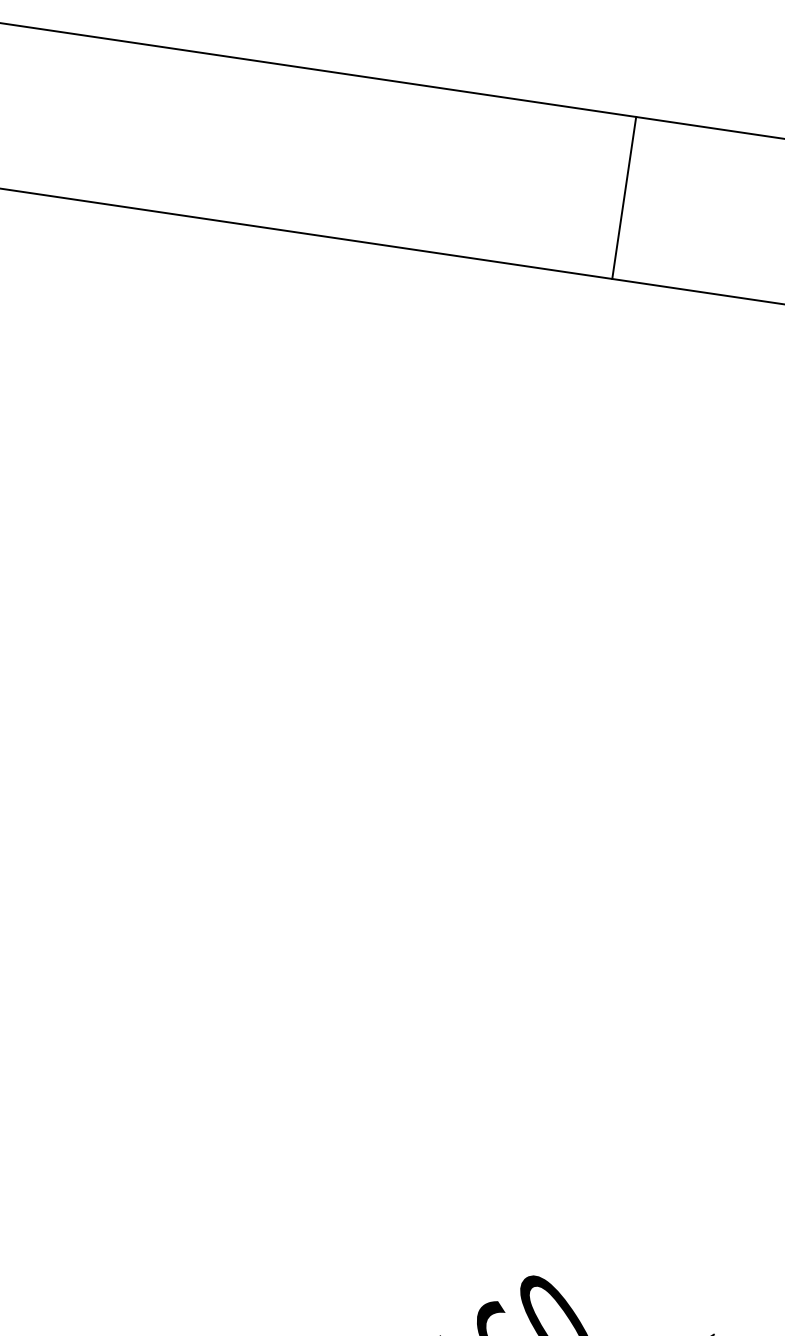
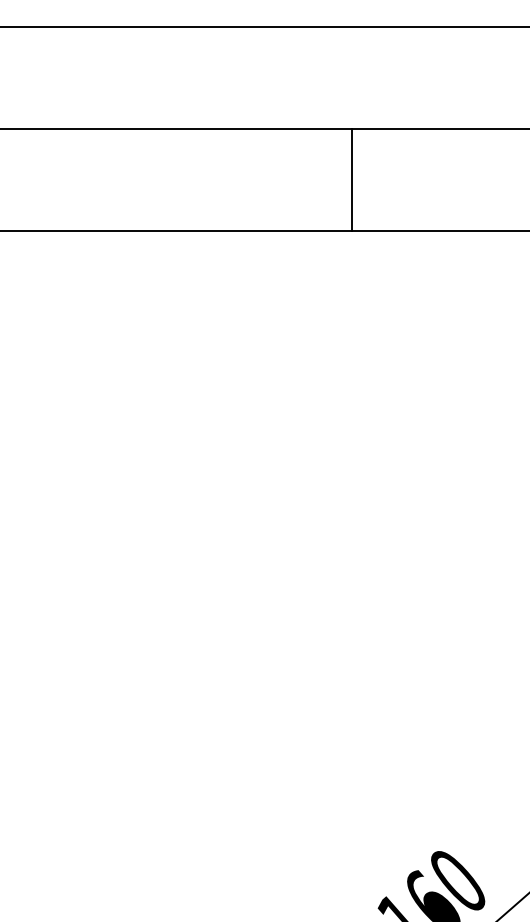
line: (623, 198) -> (351, 180), moved

